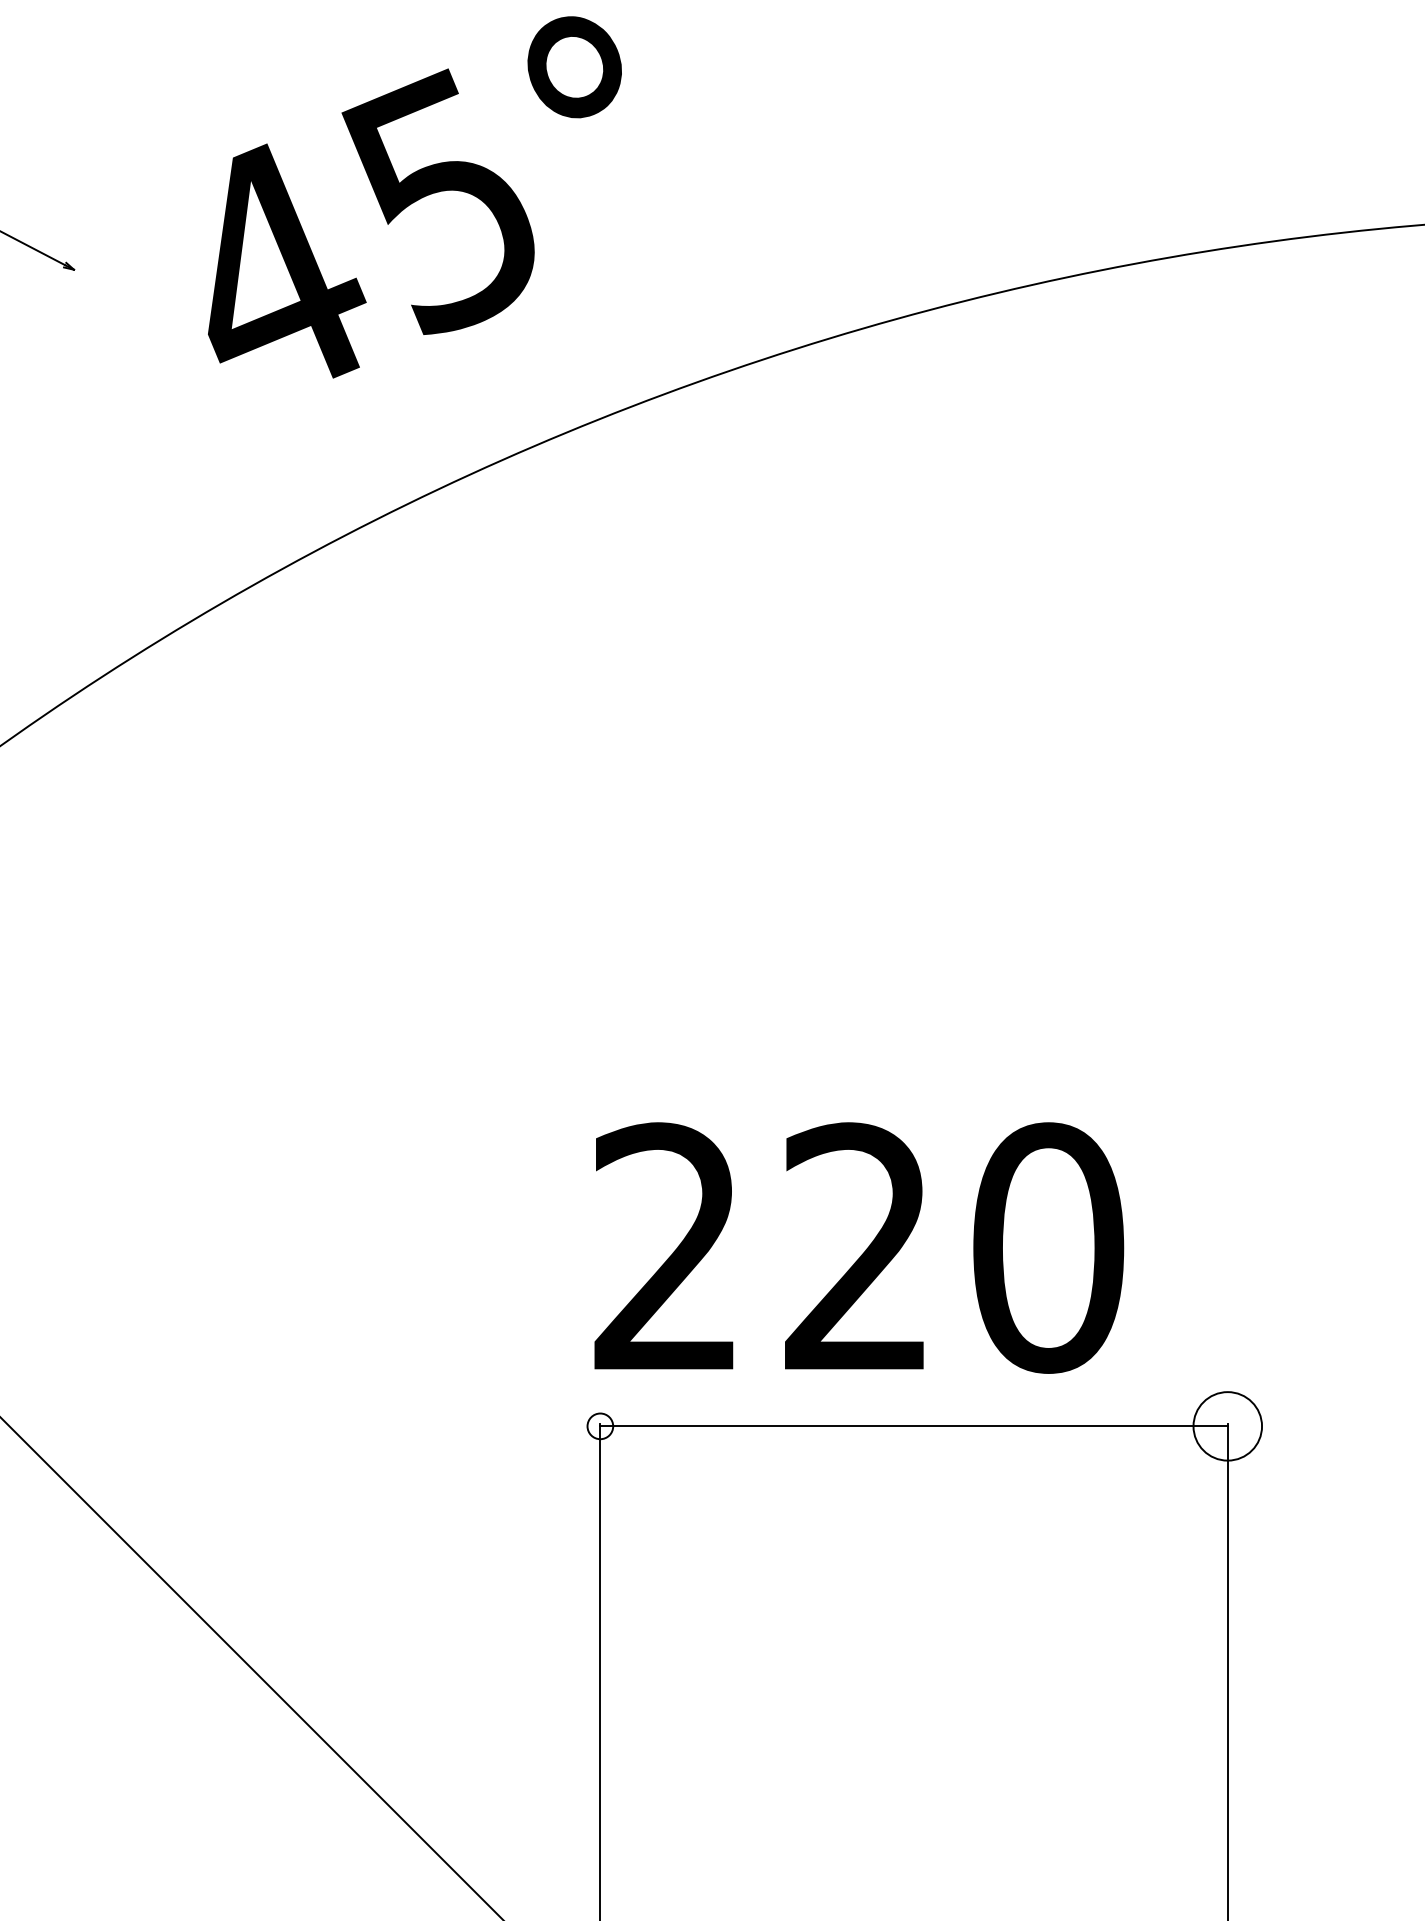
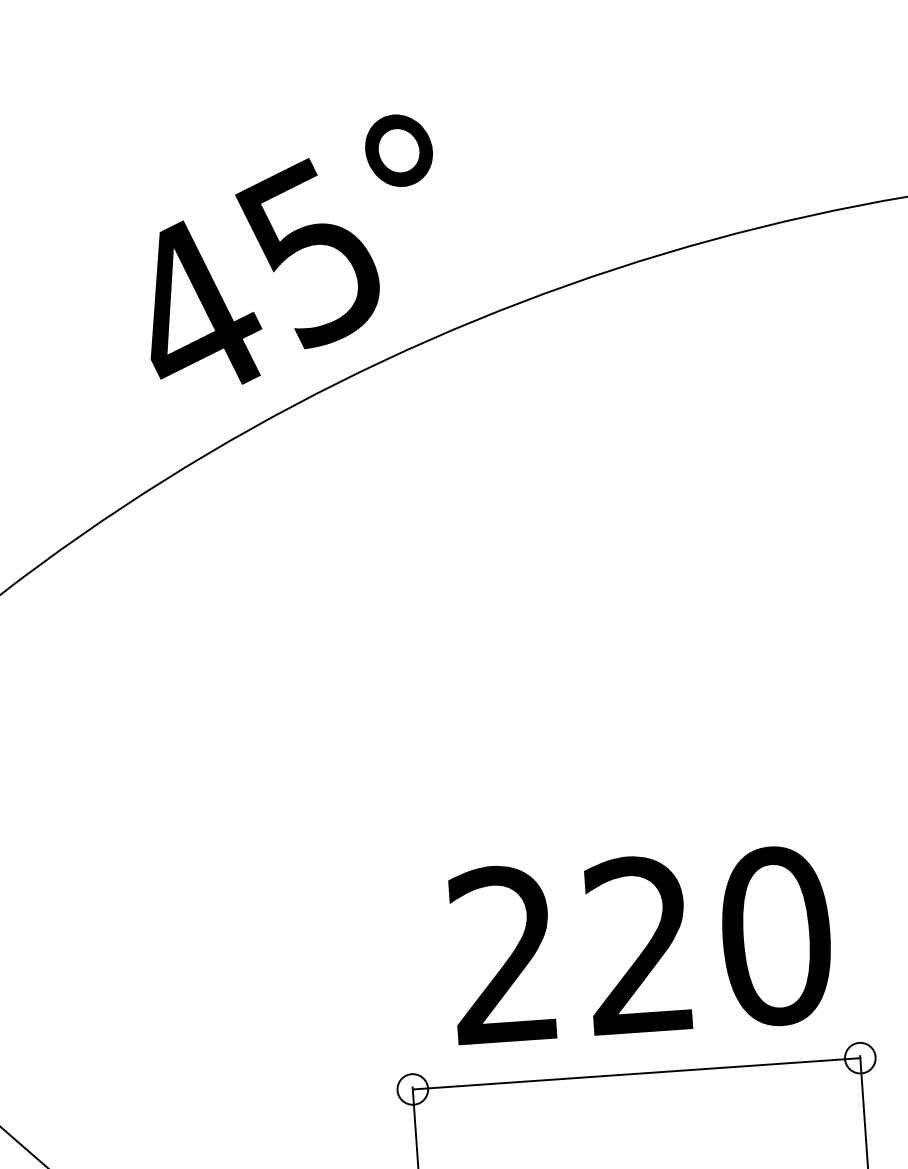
text: (414, 197) -> (291, 251), moved
text: (859, 1247) -> (641, 945), moved
circle: (599, 1425) -> (412, 1088), size x1.67
circle: (1227, 1425) -> (860, 1057), size x0.62

